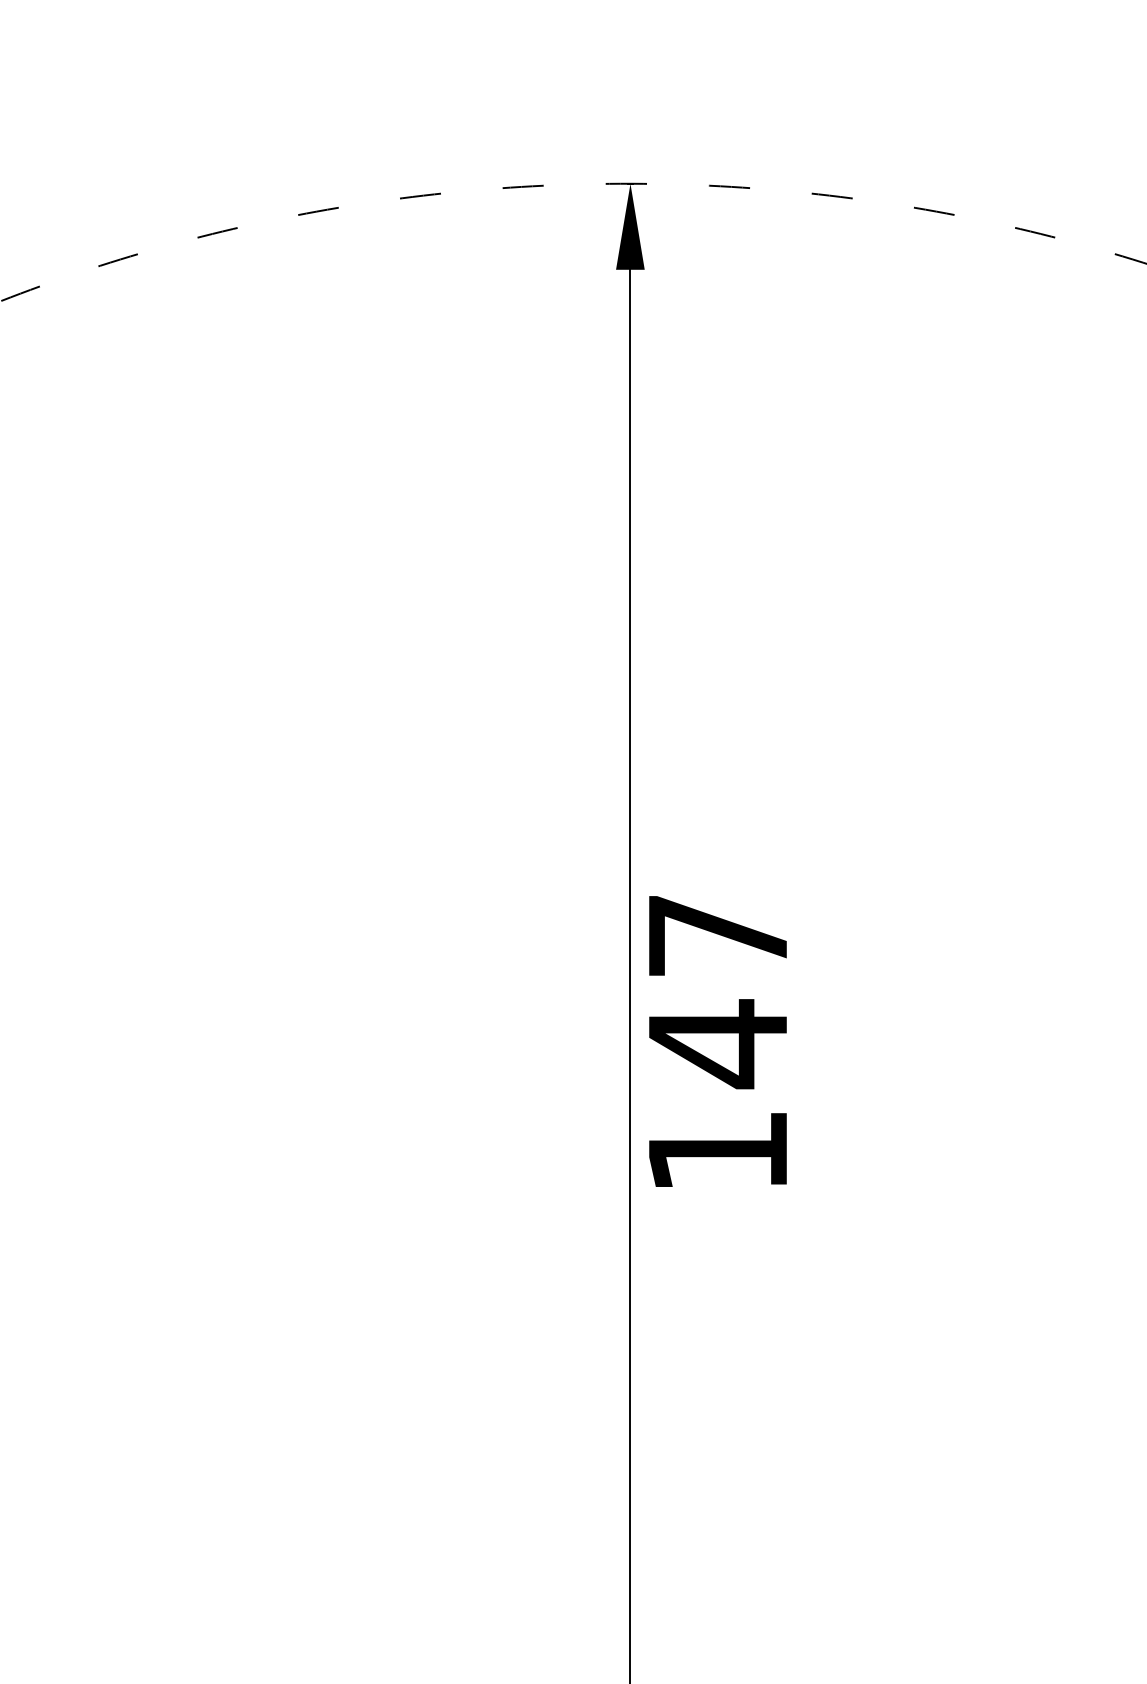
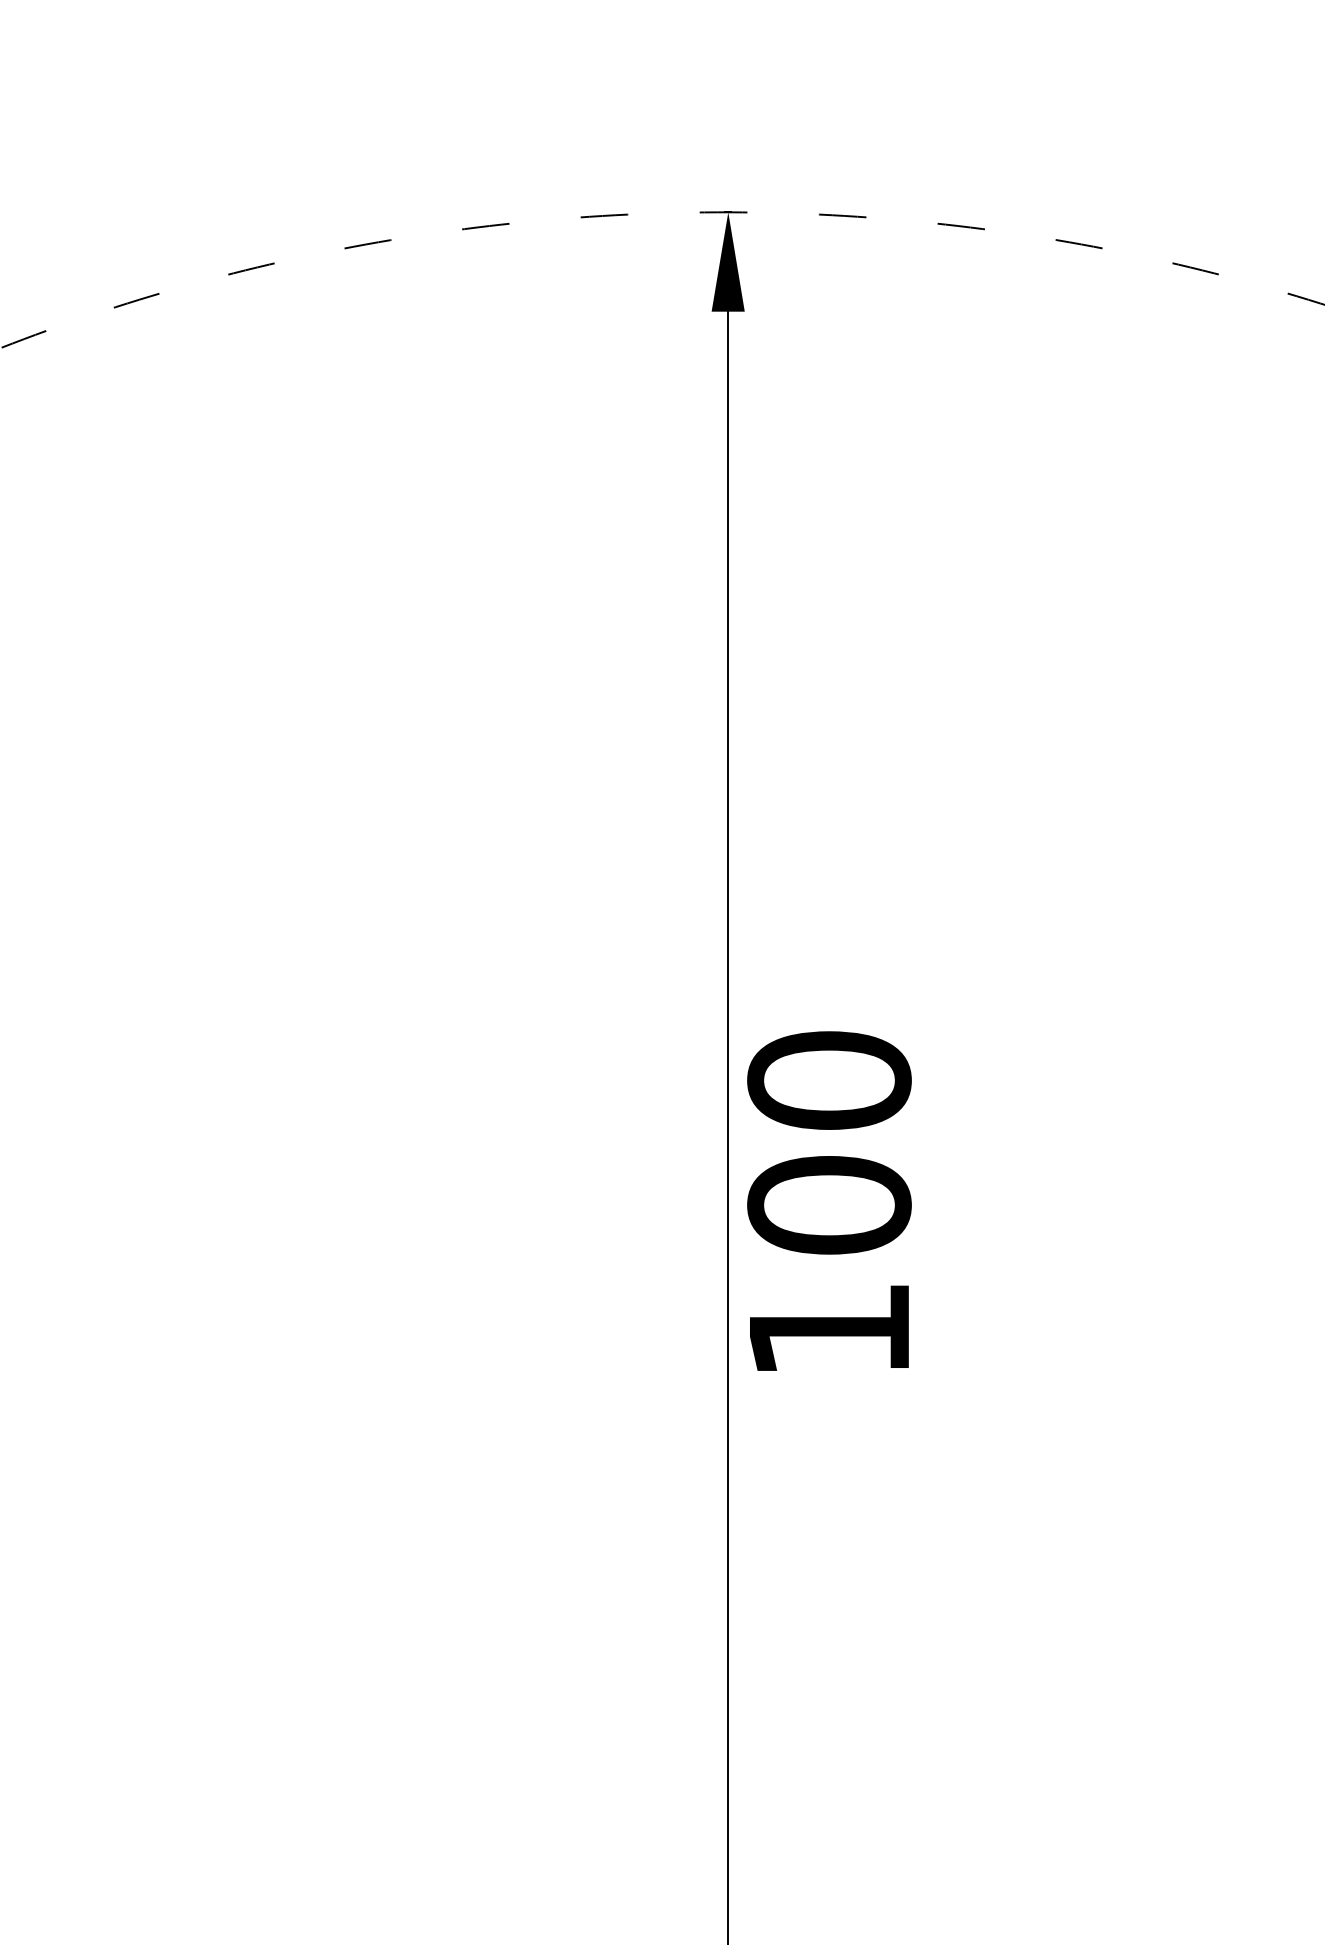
text: (718, 990) -> (829, 1144), 147 -> 100

